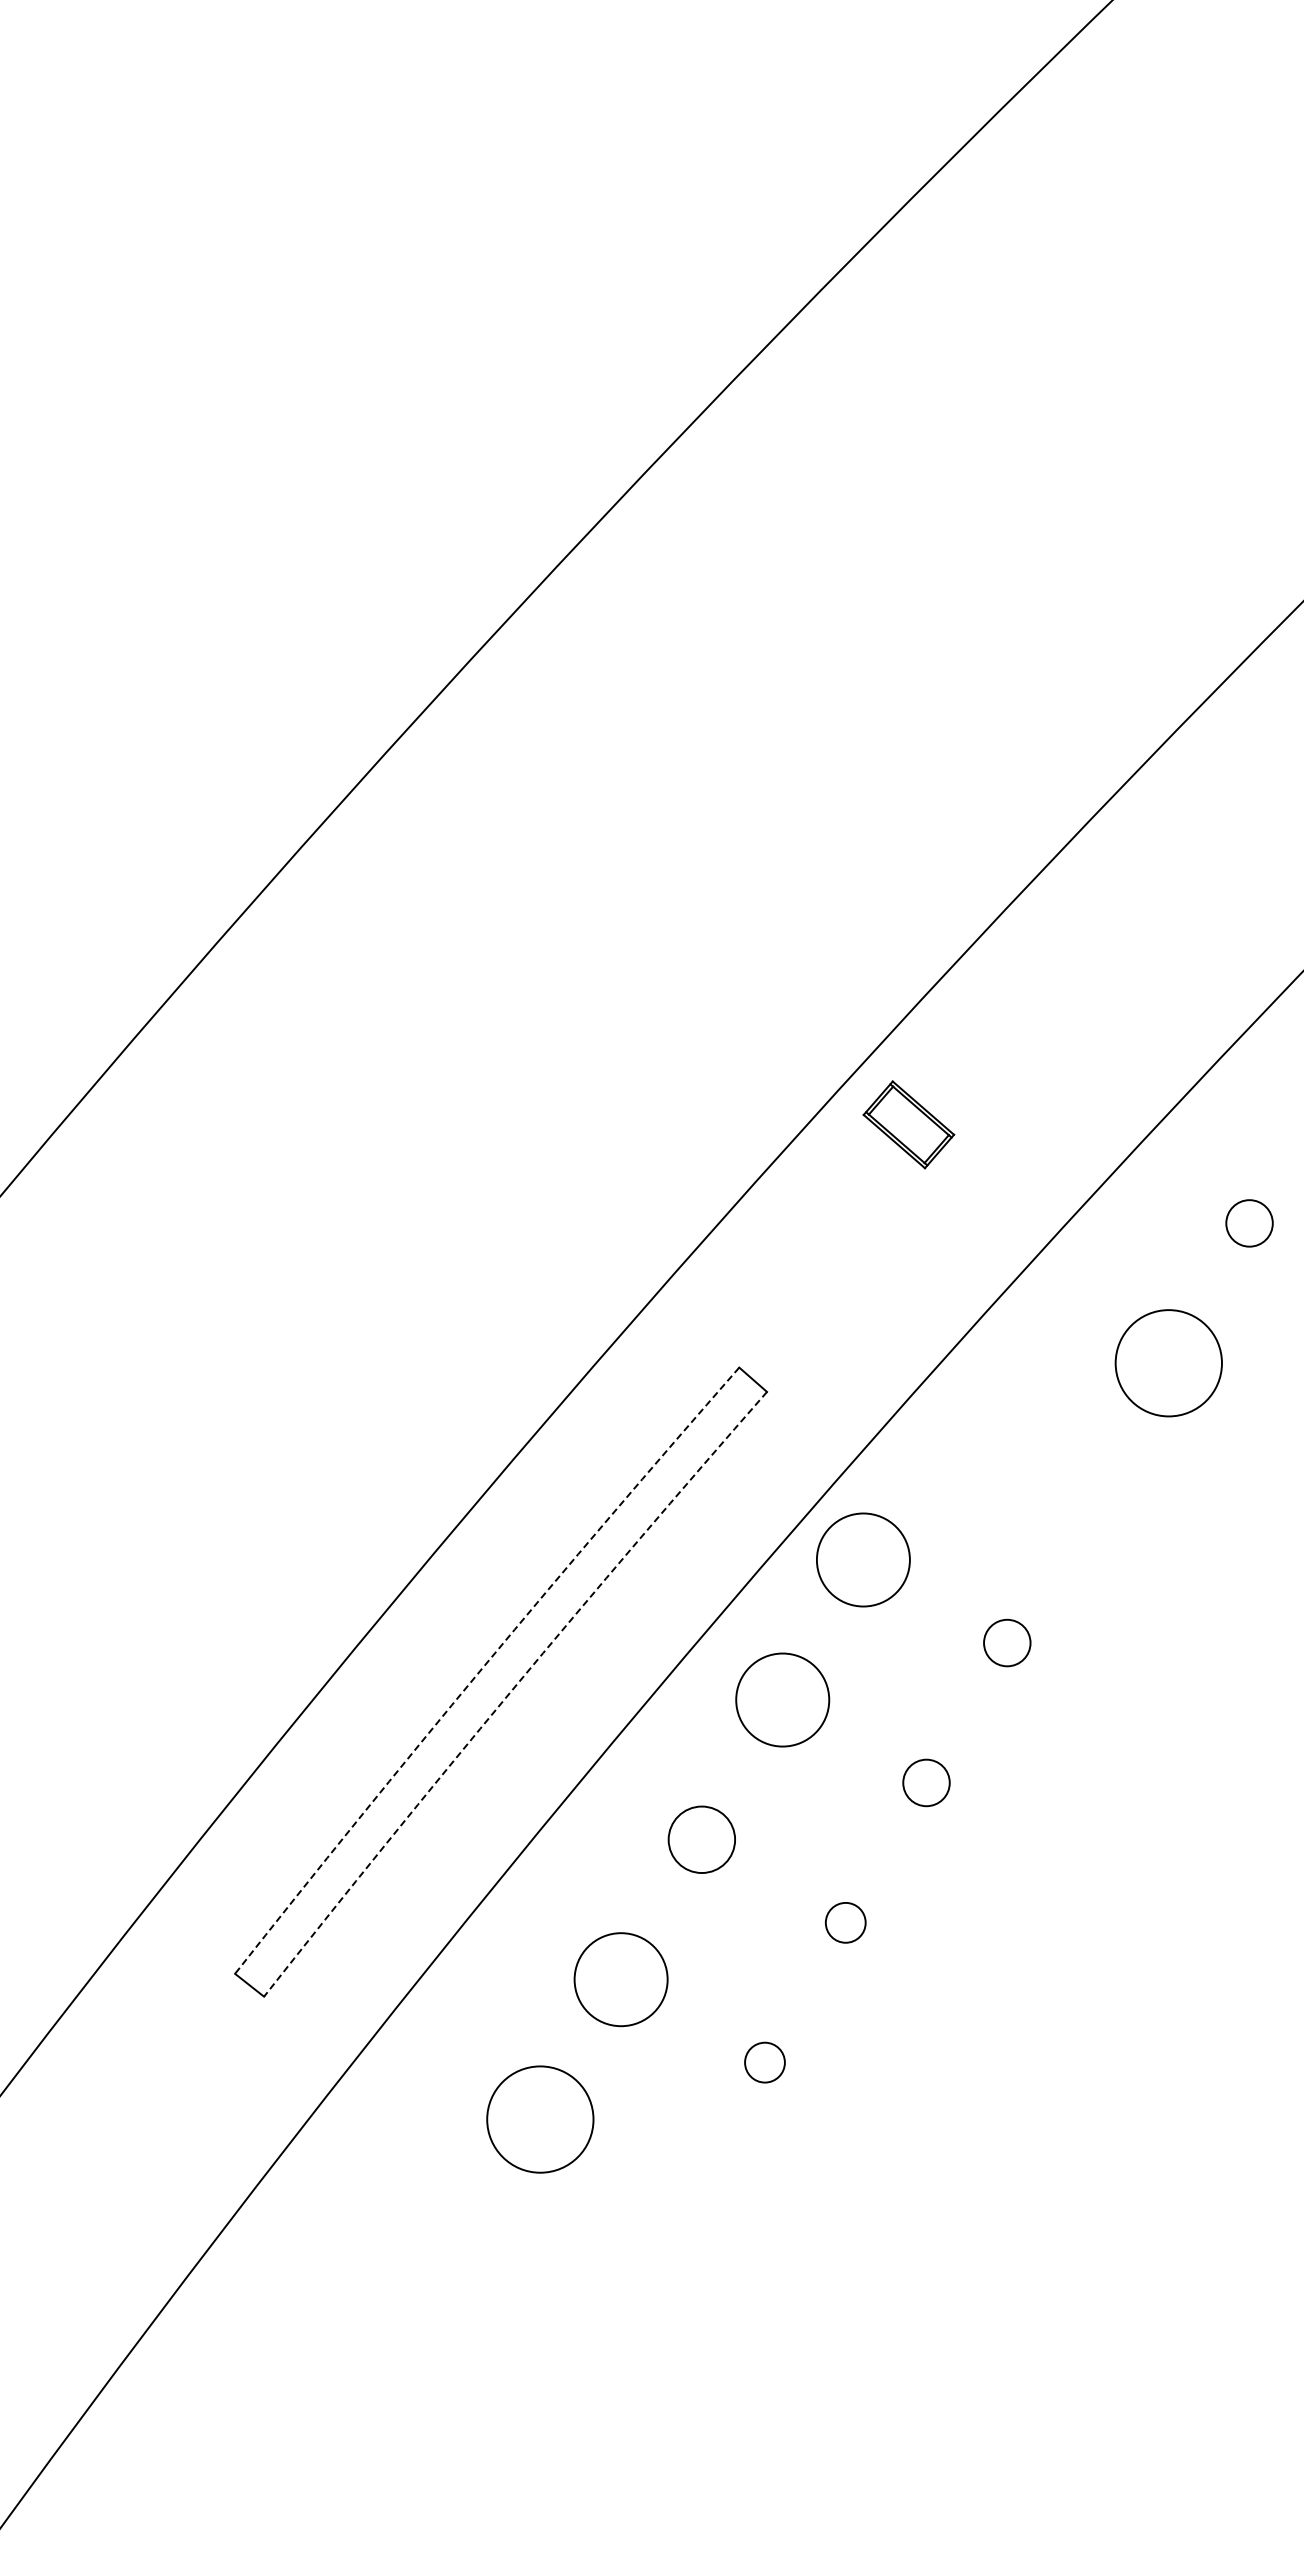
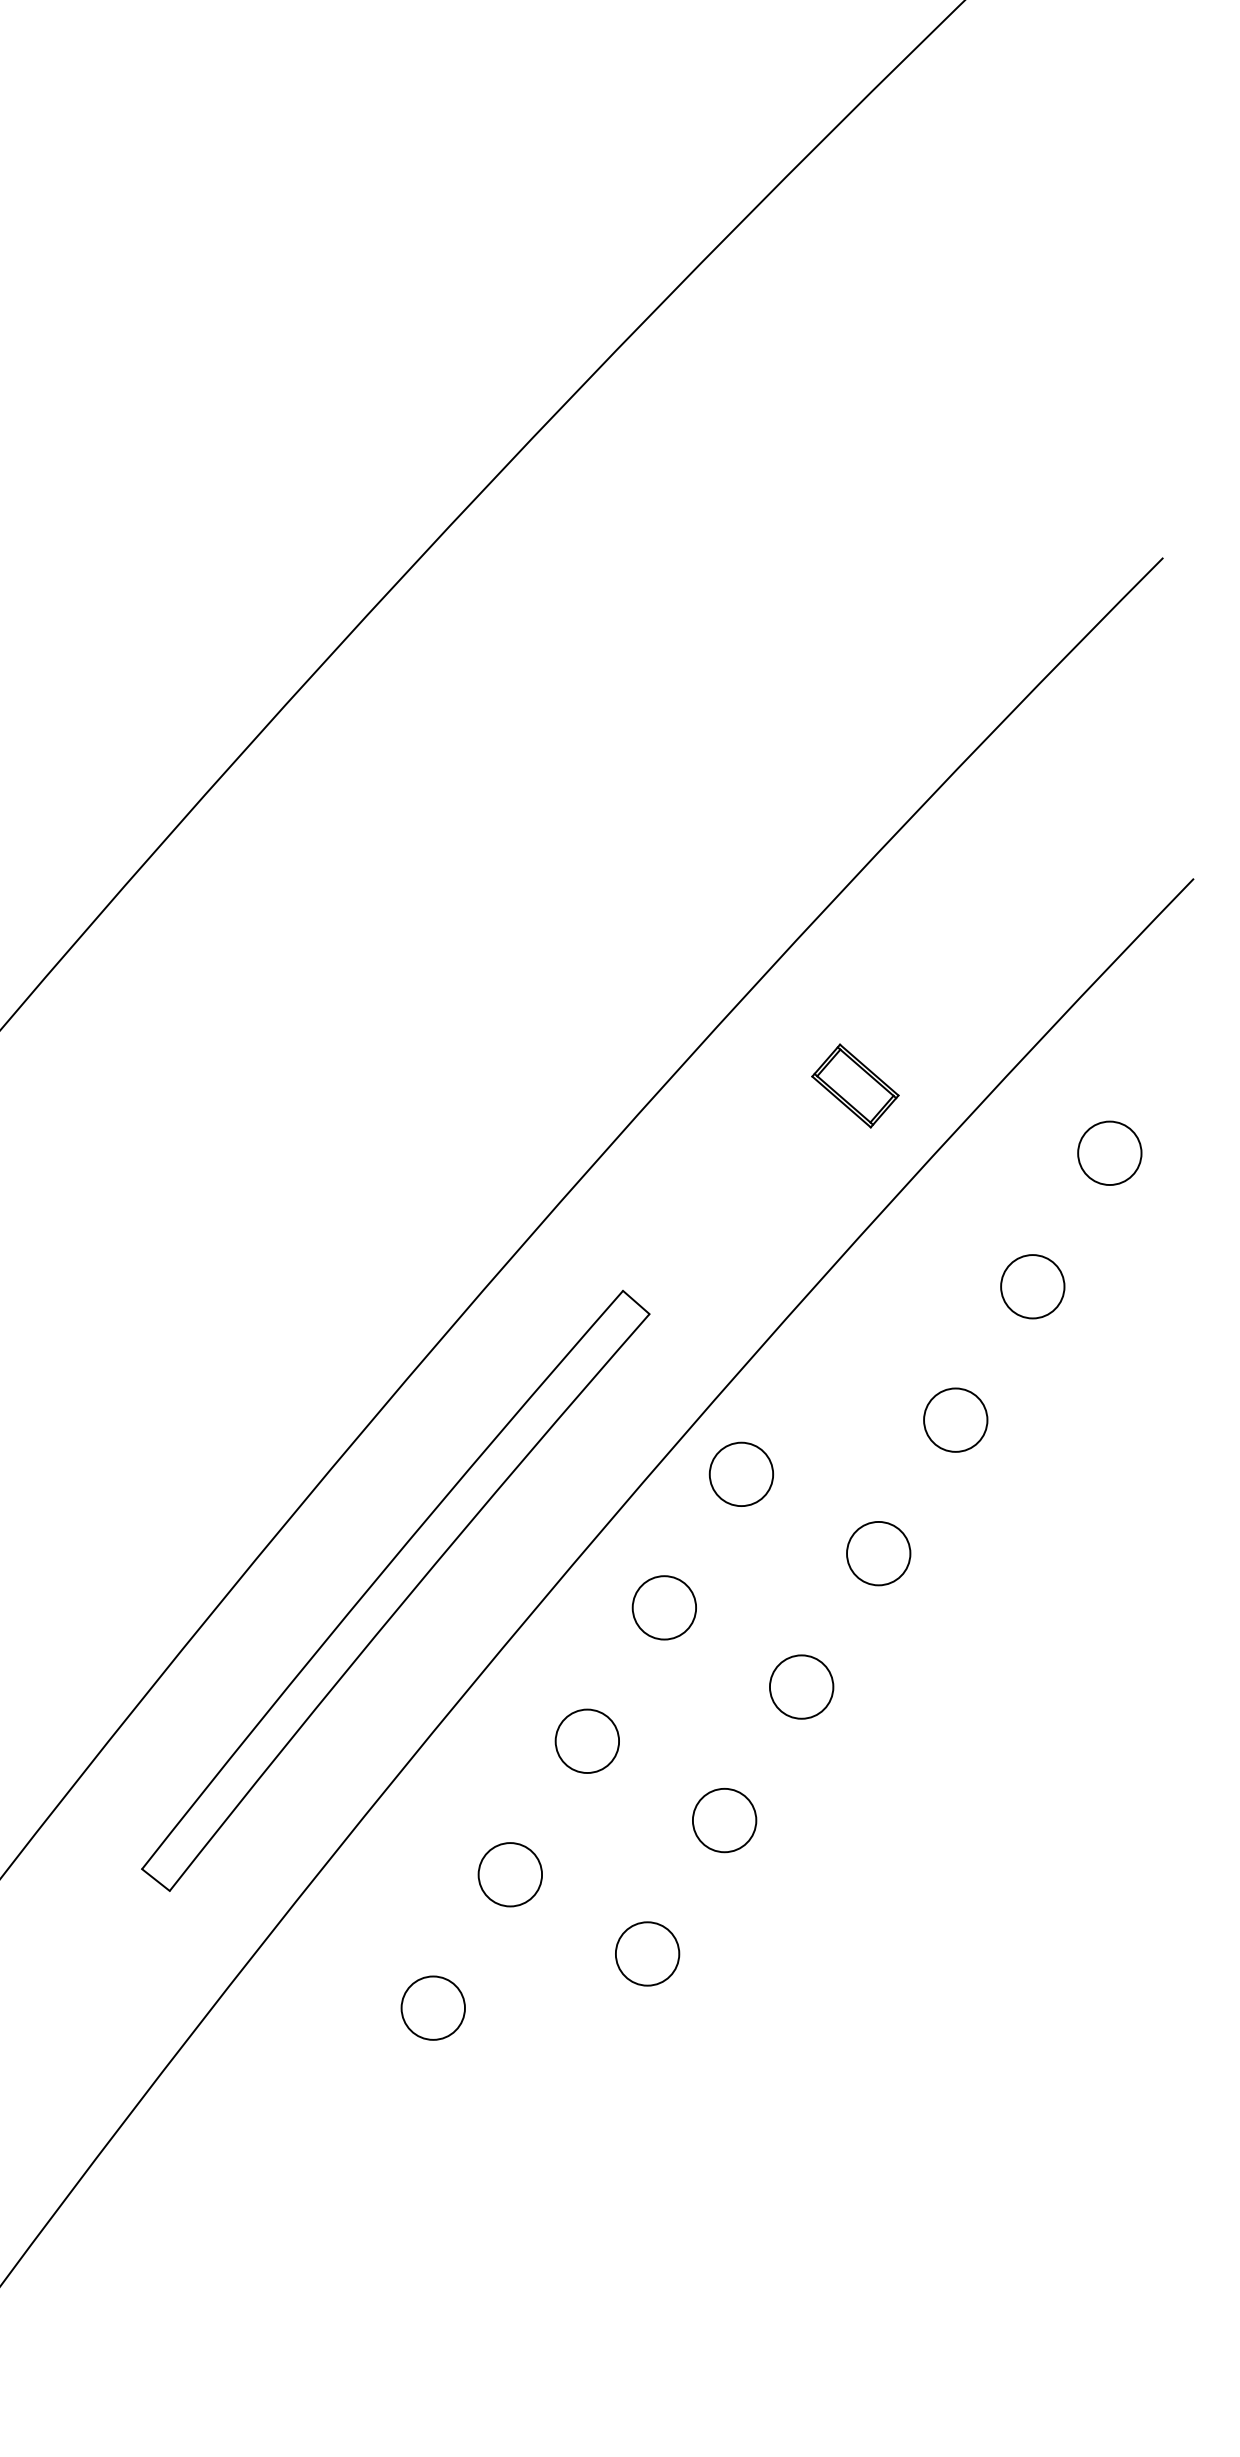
part: (908, 1124) -> (855, 1085), moved
circle: (1249, 1223) -> (1109, 1153), size x1.43
circle: (1168, 1363) -> (1032, 1286), size x0.62
circle: (1088, 1503) -> (956, 1420), added
circle: (863, 1559) -> (741, 1473), size x0.71
circle: (1007, 1642) -> (878, 1553), size x1.43
arc: (483, 1667) -> (379, 1576), dashed -> solid
arc: (511, 1691) -> (405, 1599), dashed -> solid
circle: (782, 1699) -> (664, 1607), size x0.71
circle: (926, 1782) -> (801, 1686), size x1.43
circle: (845, 1922) -> (724, 1820), size x1.67
circle: (620, 1979) -> (509, 1874), size x0.71
circle: (764, 2062) -> (647, 1953), size x1.67
circle: (540, 2119) -> (433, 2008), size x0.62

